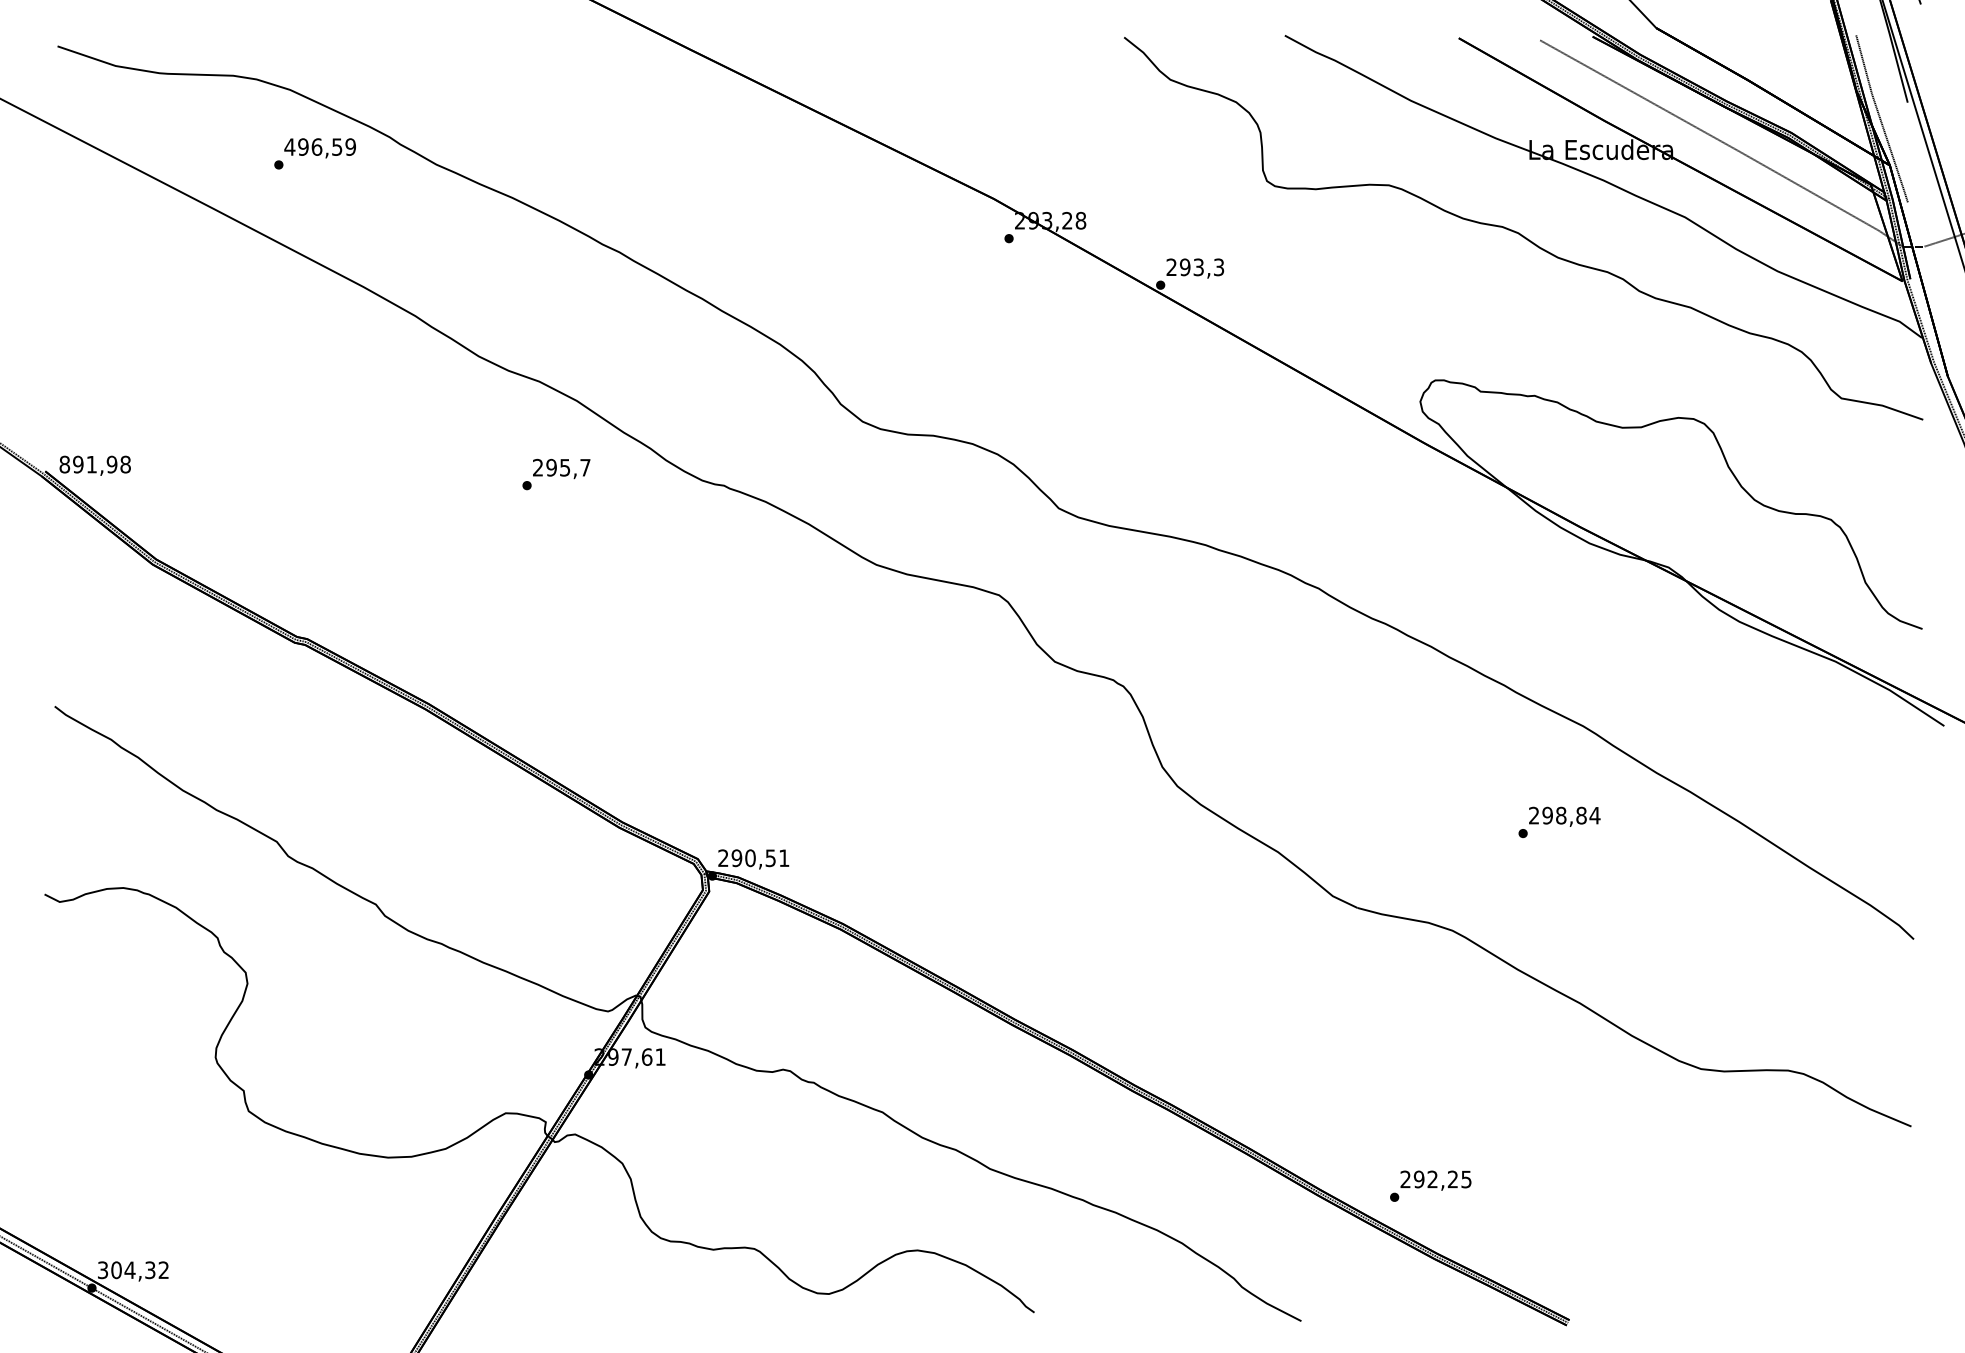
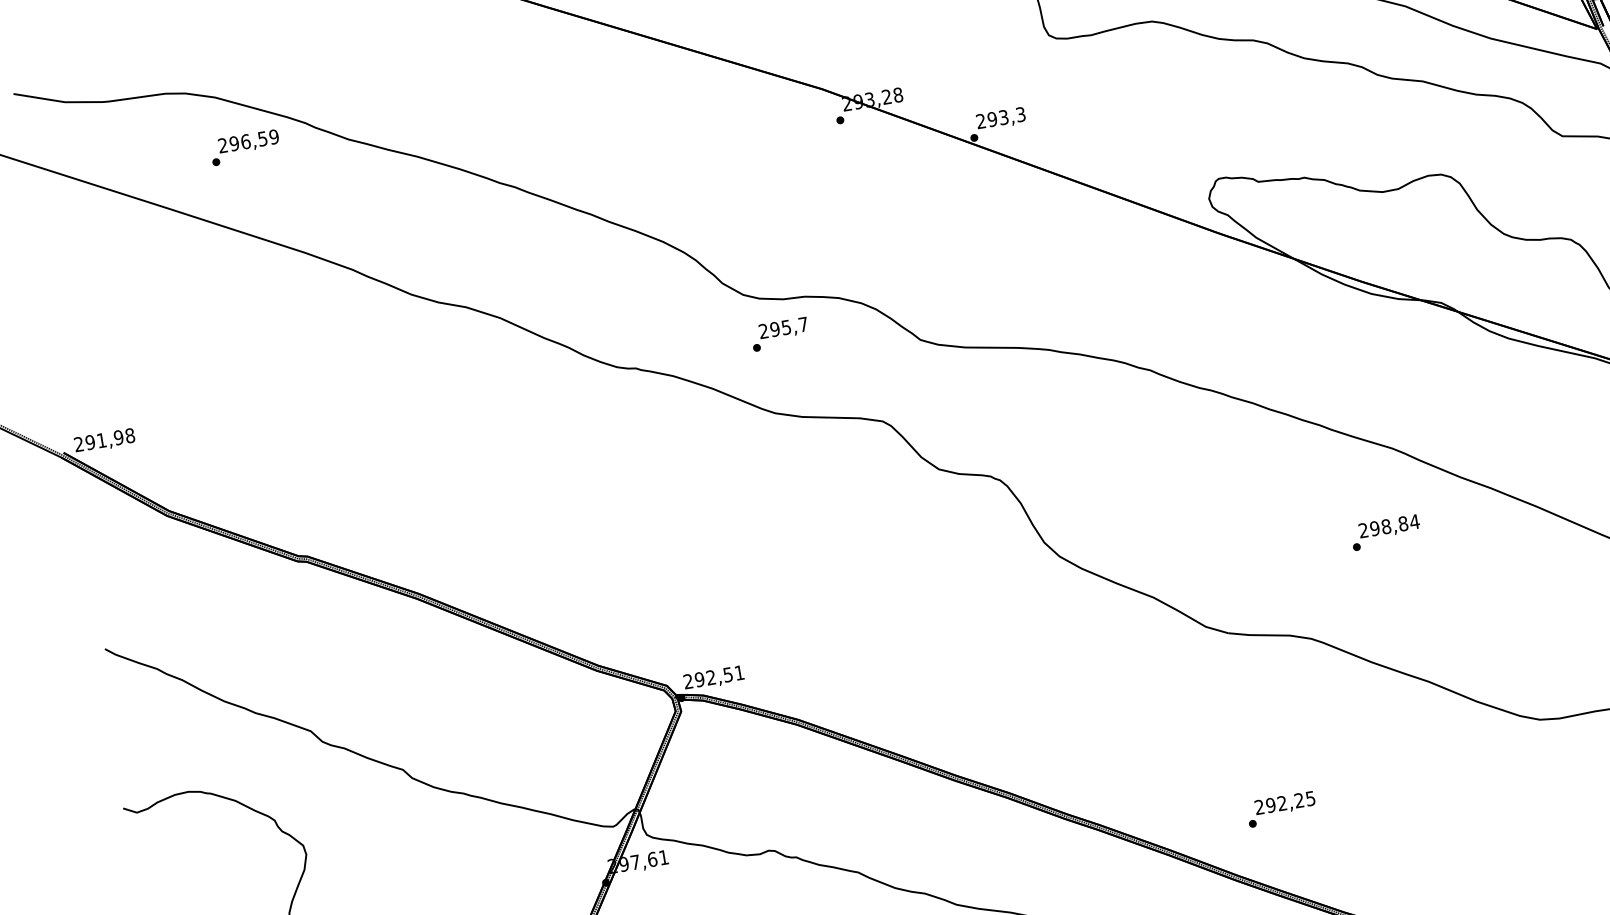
text: (289, 146) -> (222, 145), 496,59 -> 296,59
text: (64, 464) -> (78, 444), 891,98 -> 291,98
text: (556, 474) -> (780, 334), moved
text: (750, 858) -> (711, 677), 290,51 -> 292,51
text: (1430, 1185) -> (1281, 808), moved

